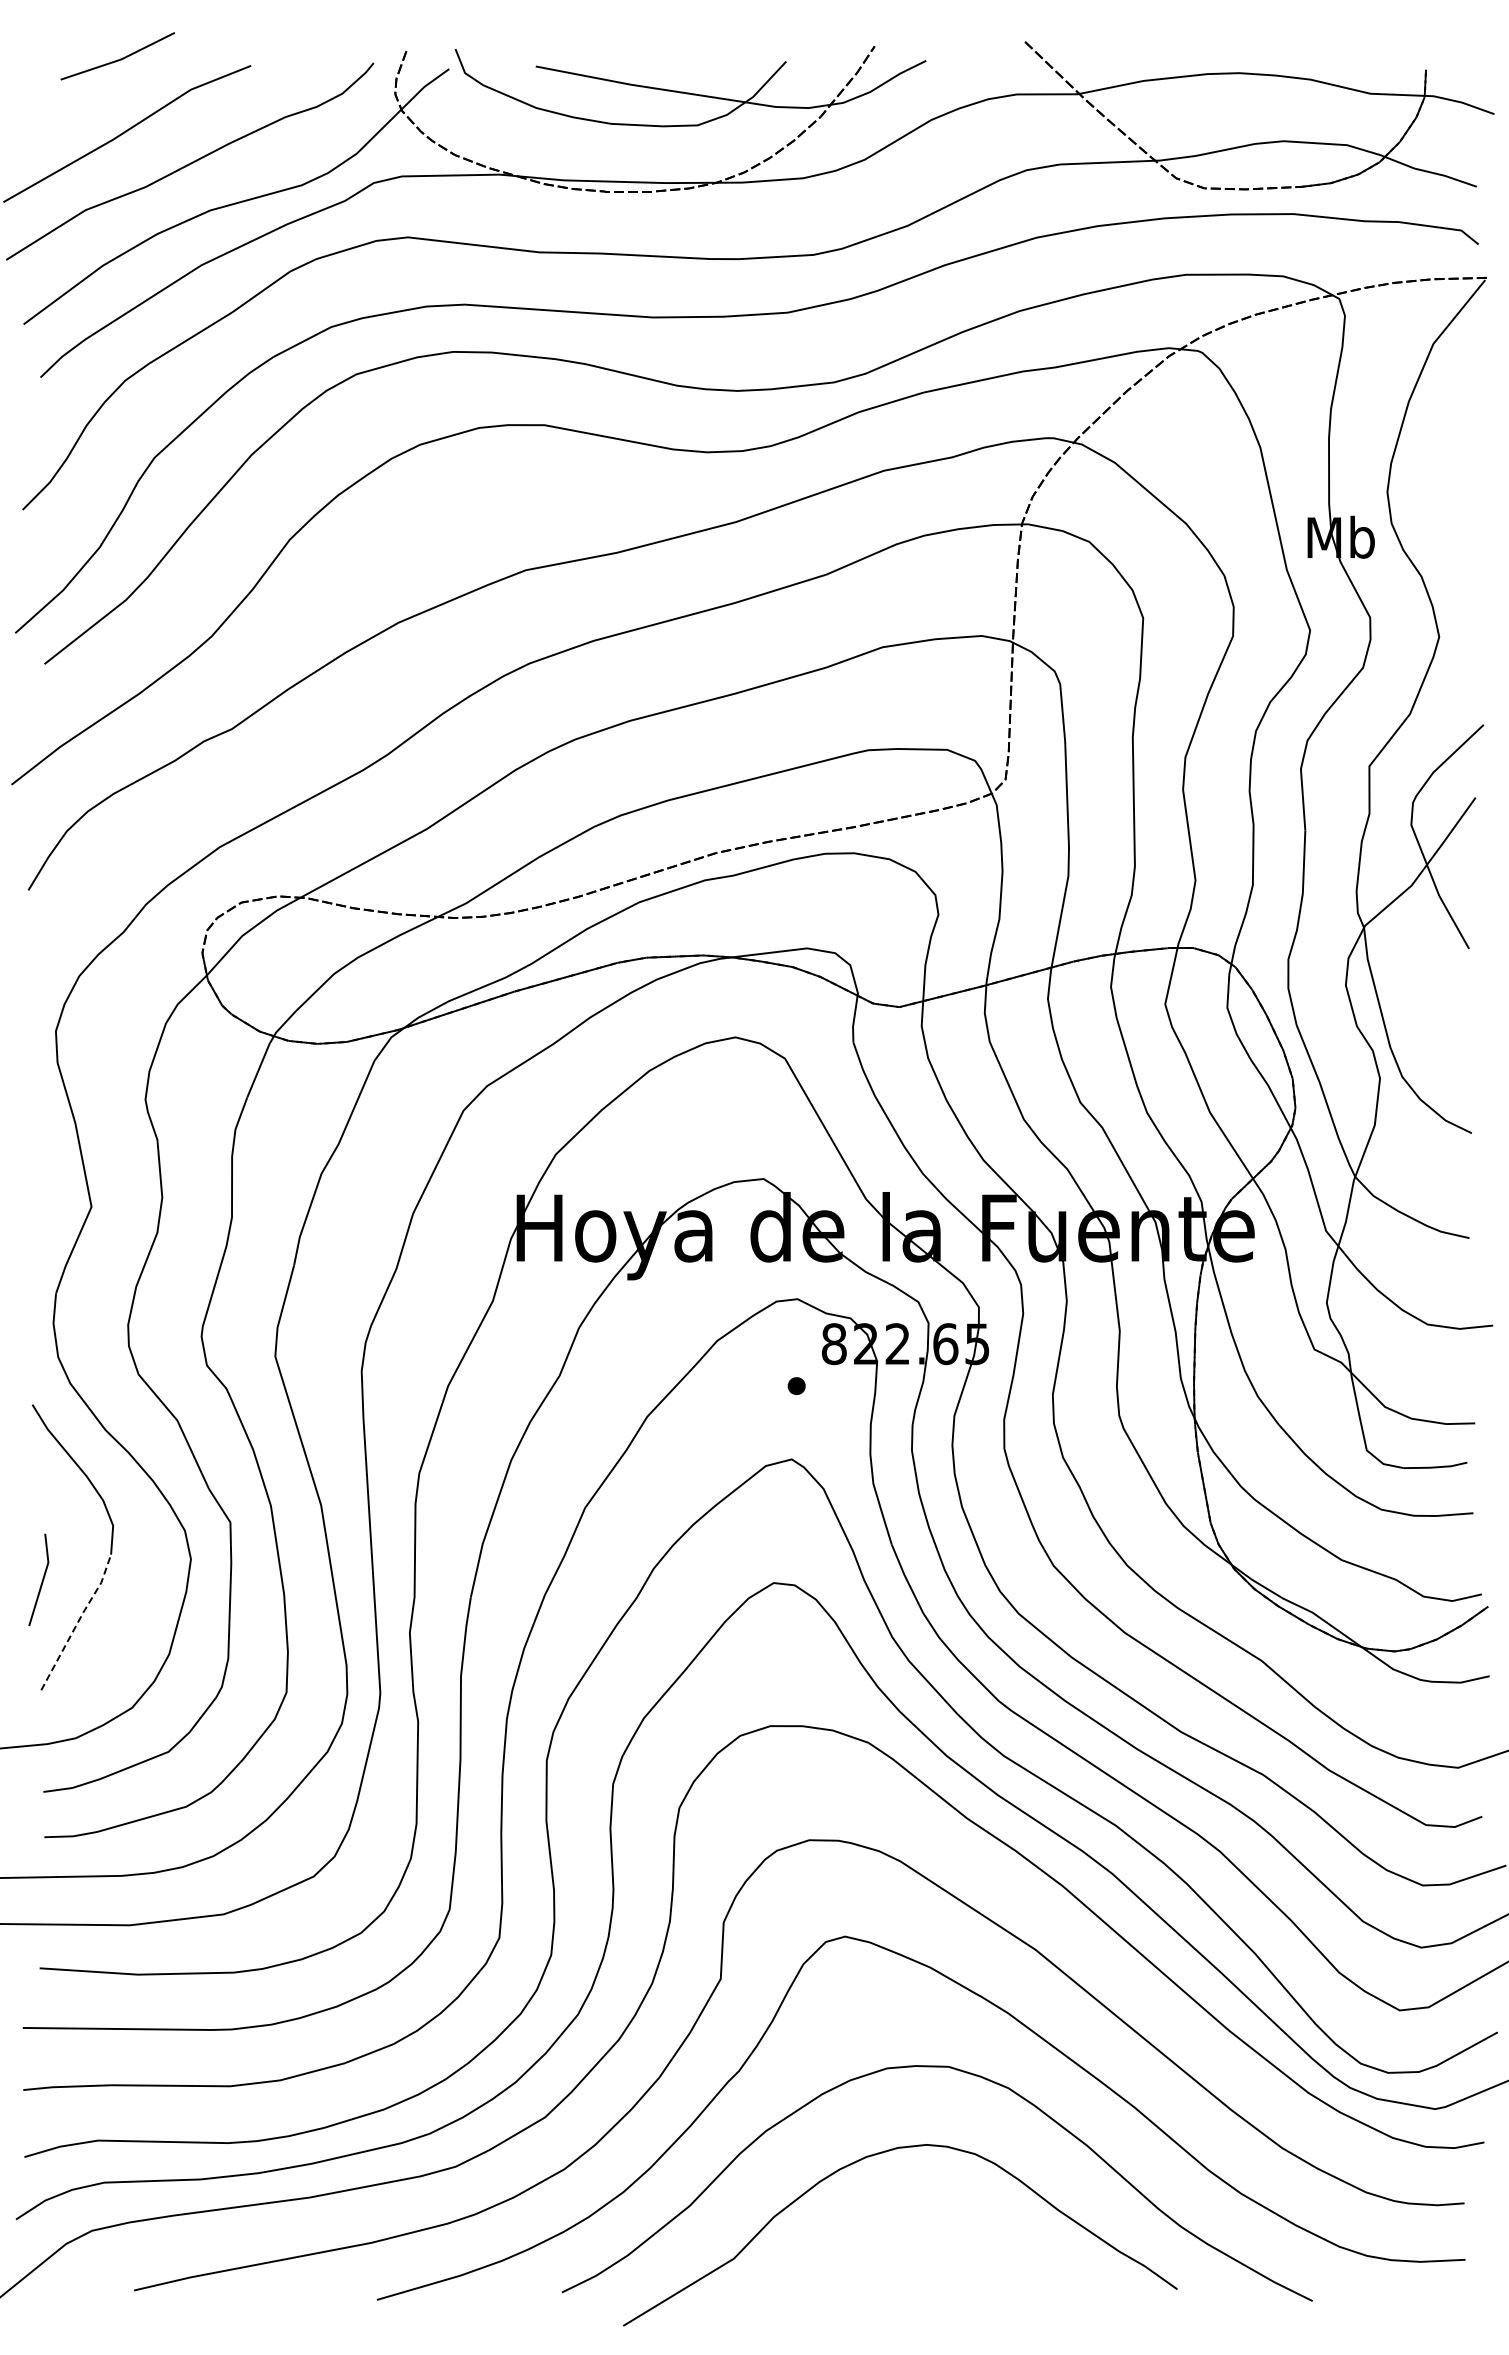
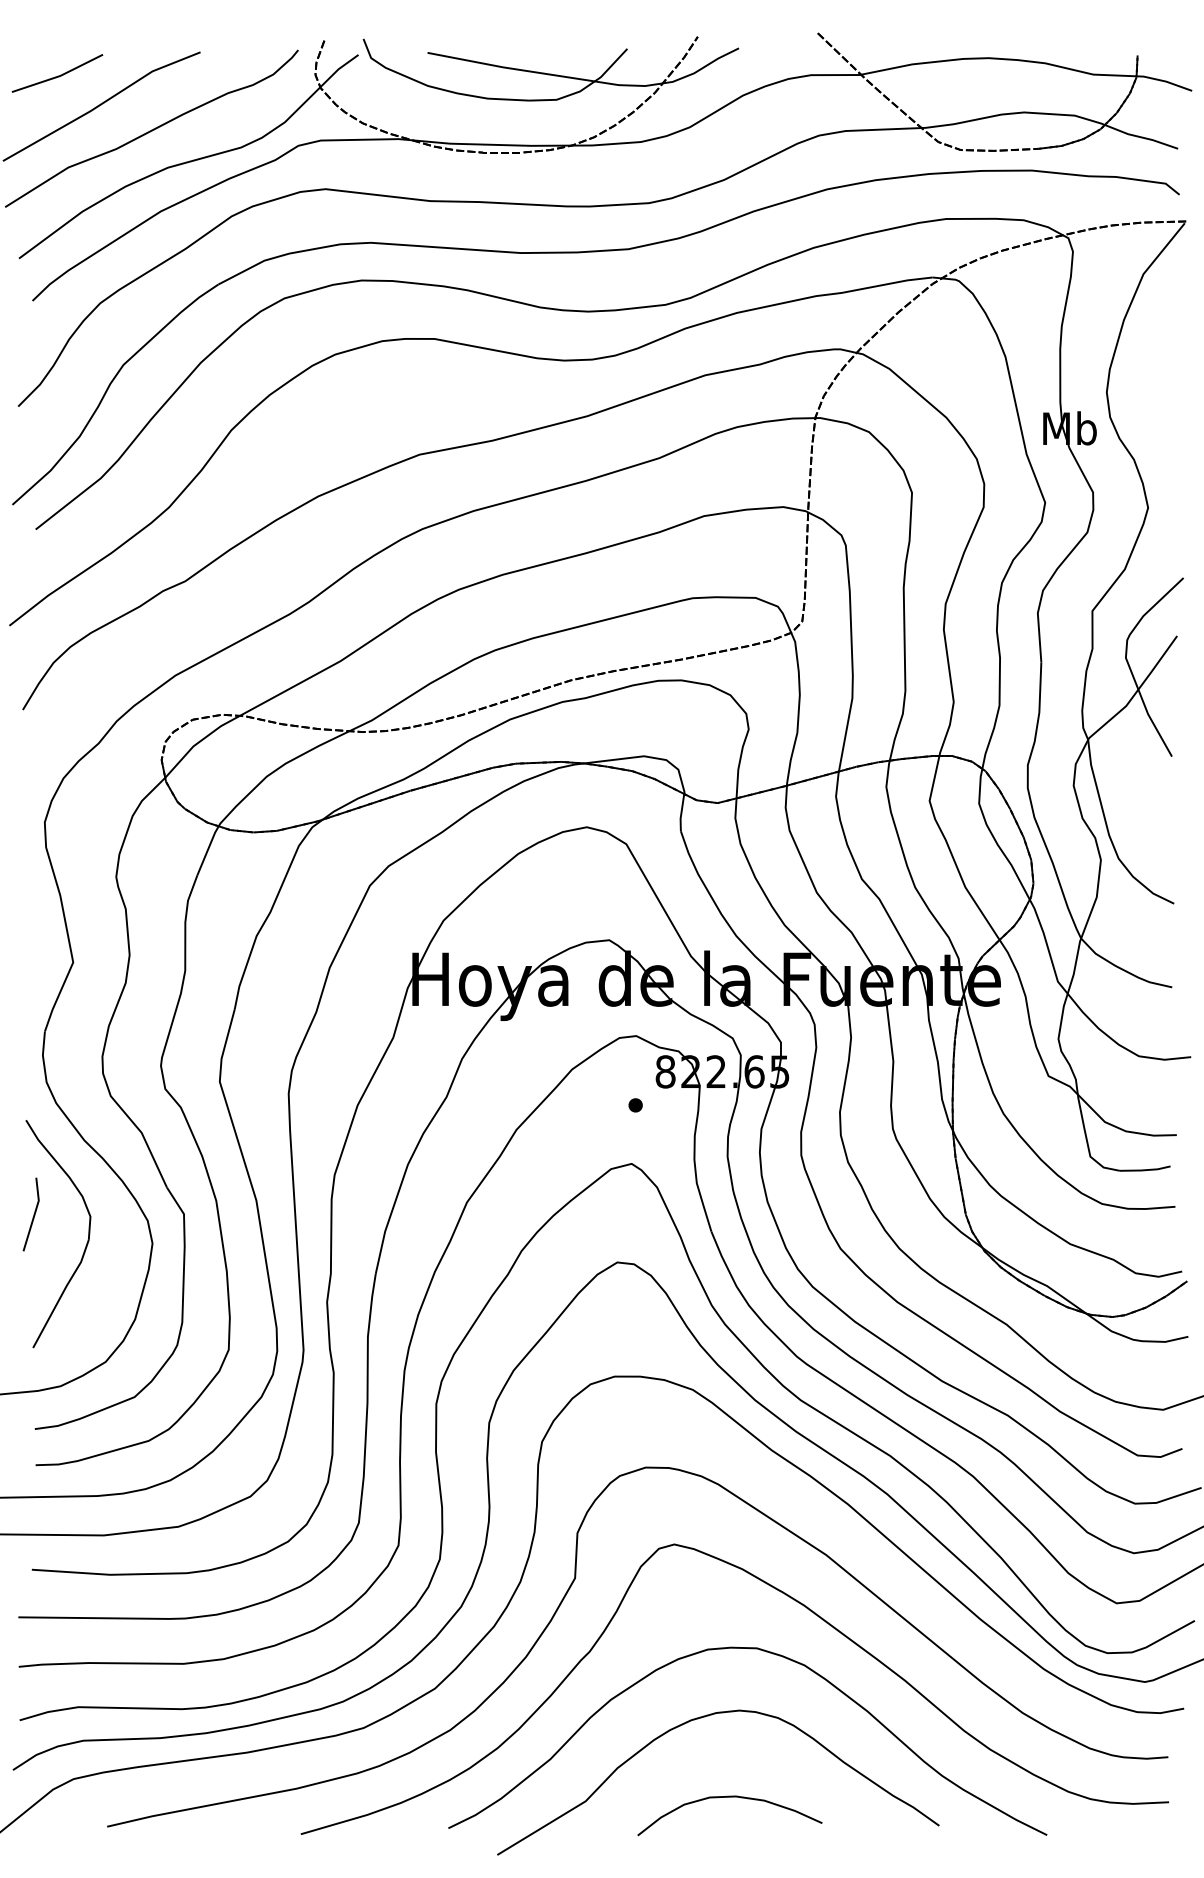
line: (117, 59) -> (57, 75), moved
line: (41, 1581) -> (33, 1215), moved
line: (78, 1621) -> (62, 1293), dashed -> solid
curve: (914, 2253) -> (729, 1797), added

